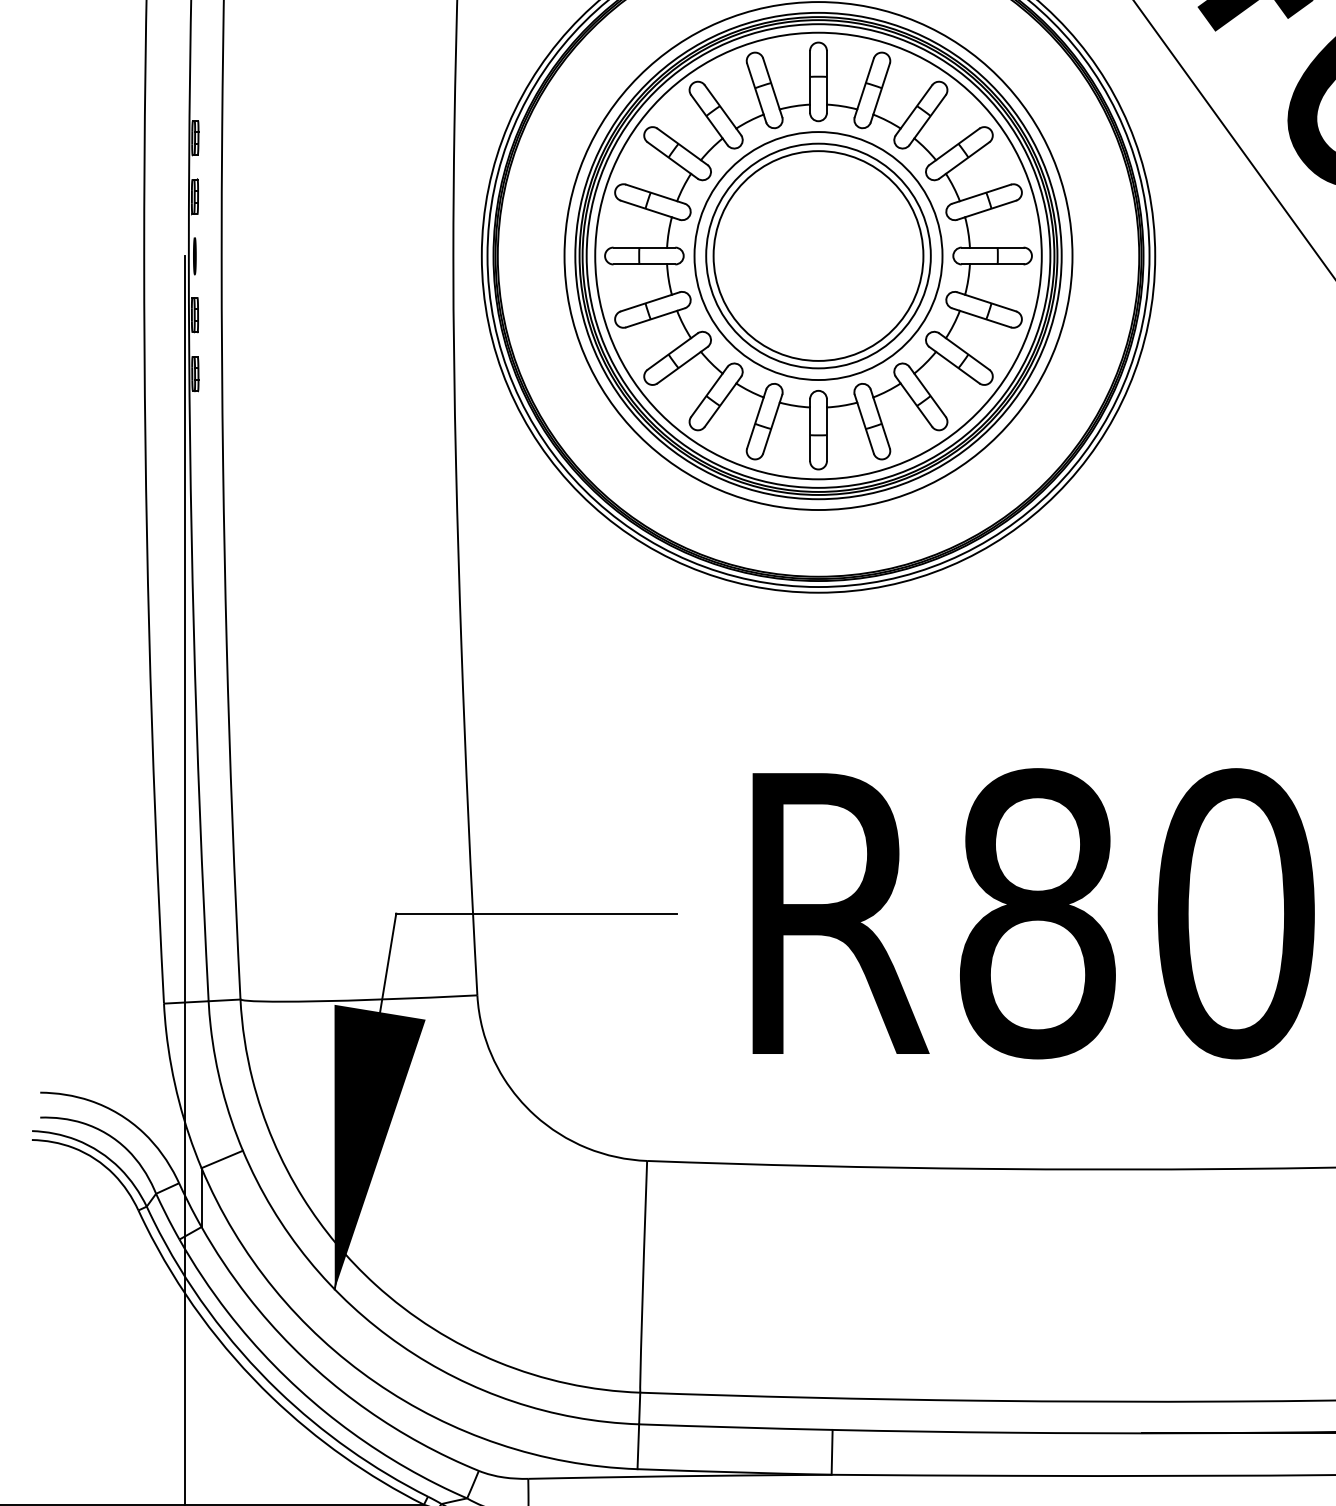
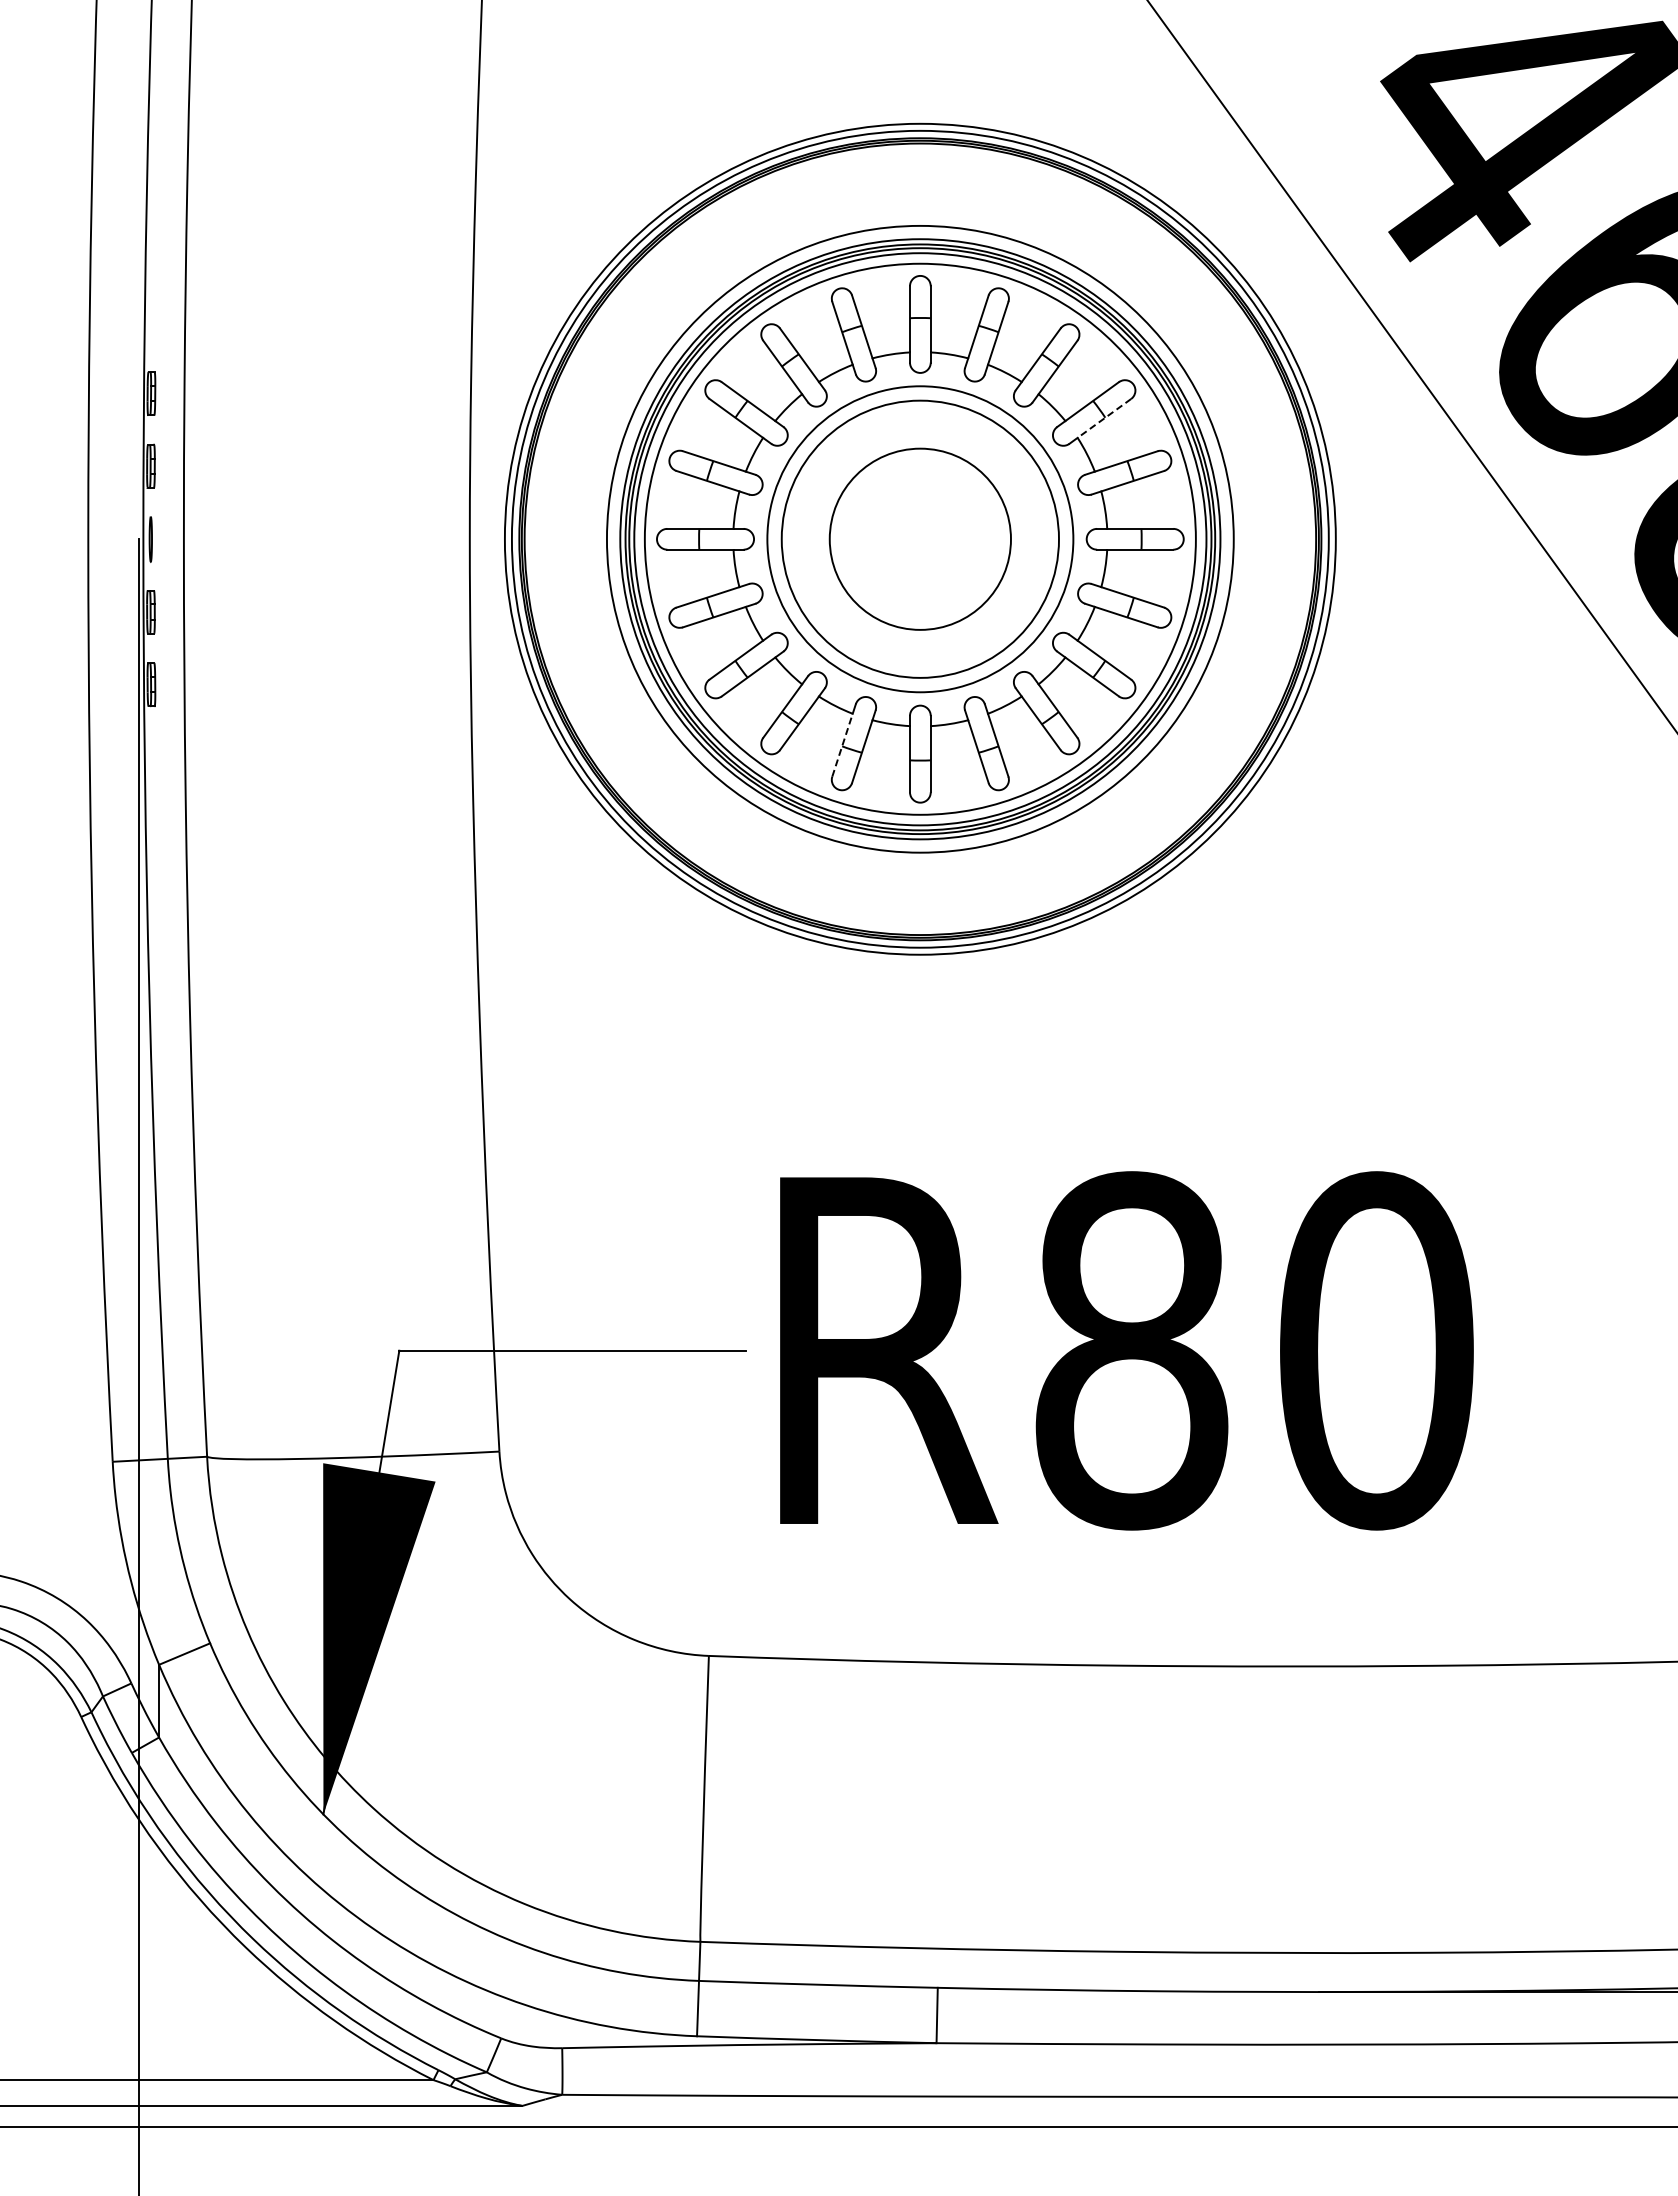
line: (966, 158) -> (1103, 418), solid -> dashed
circle: (817, 255) -> (919, 538), size x0.7
line: (755, 422) -> (842, 744), solid -> dashed
text: (1033, 913) -> (1126, 1350), moved

